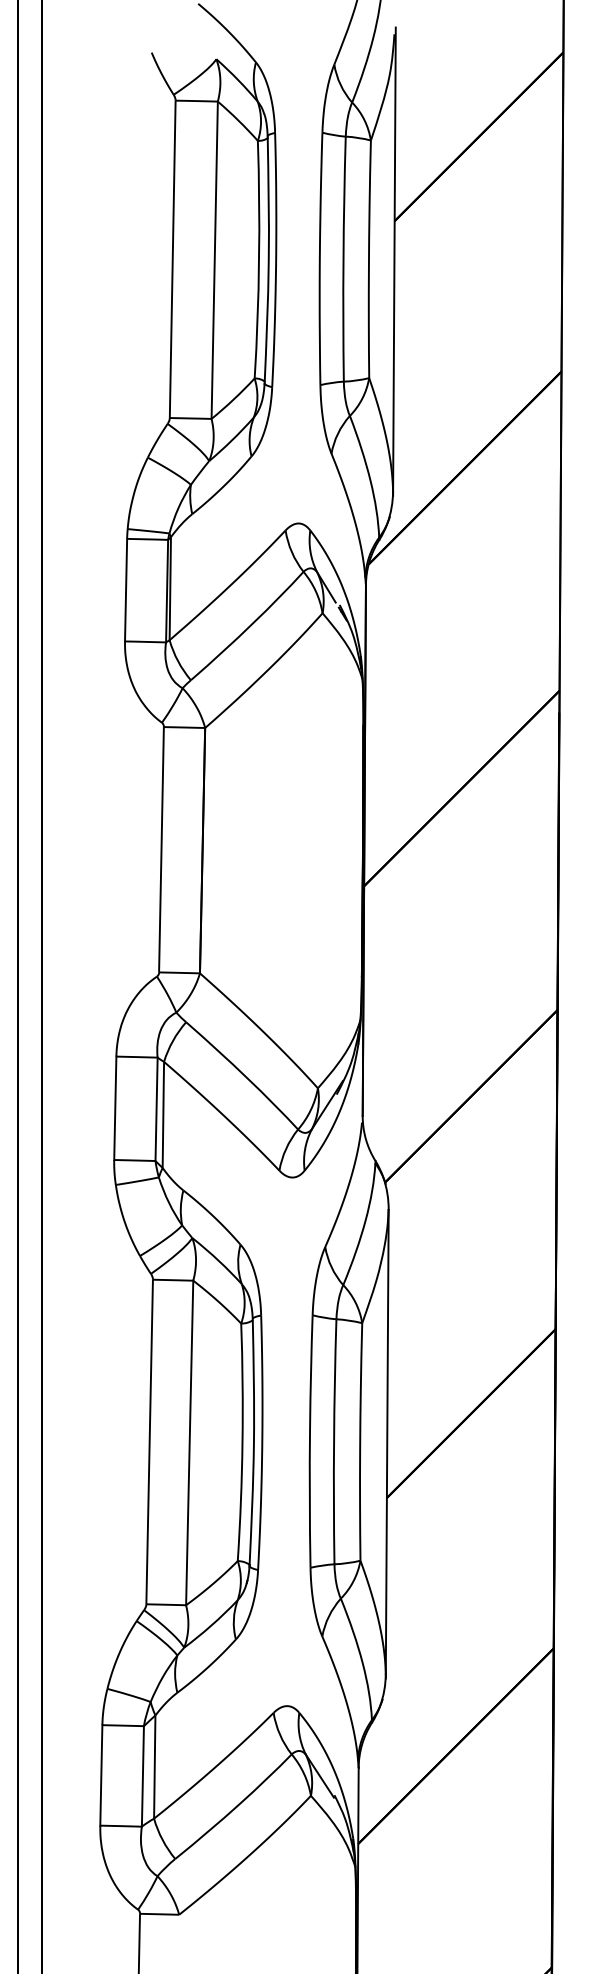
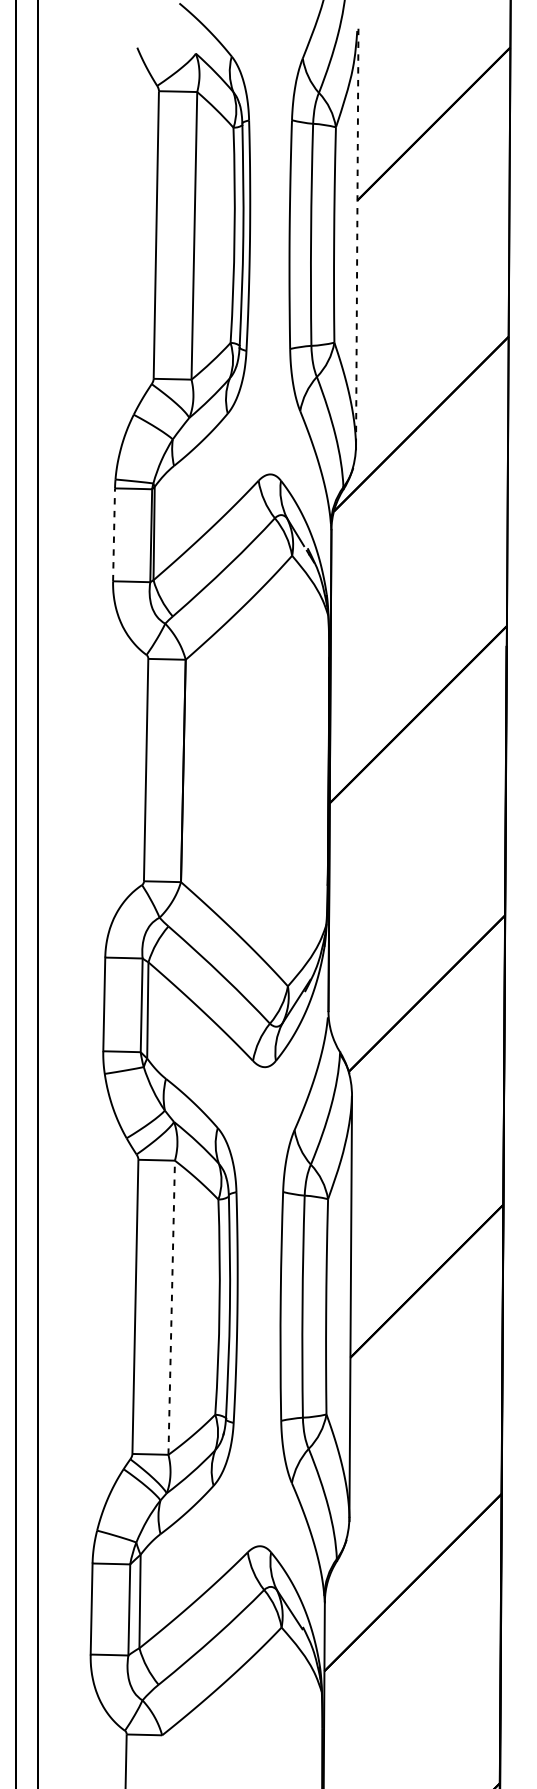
line: (394, 259) -> (357, 235), solid -> dashed
line: (126, 589) -> (114, 534), solid -> dashed
line: (189, 1442) -> (171, 1307), solid -> dashed

